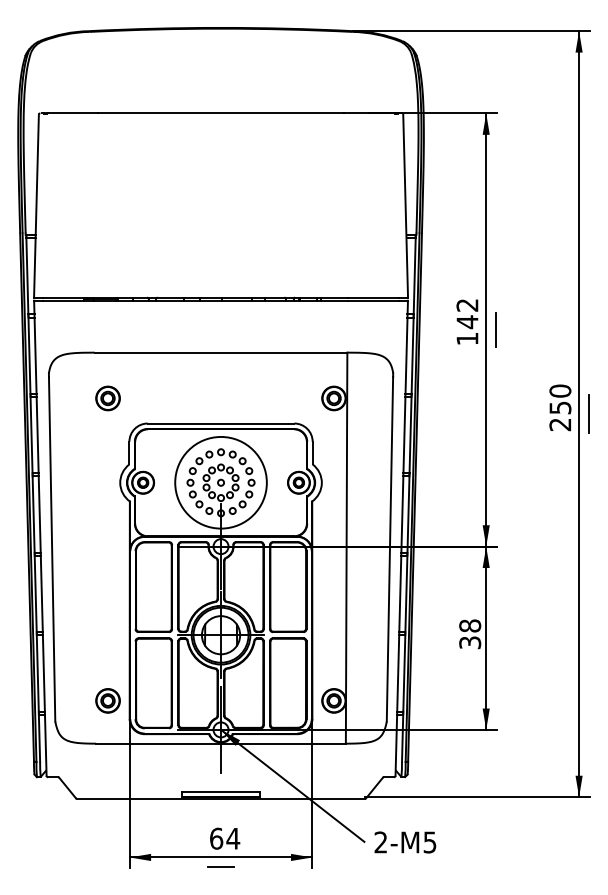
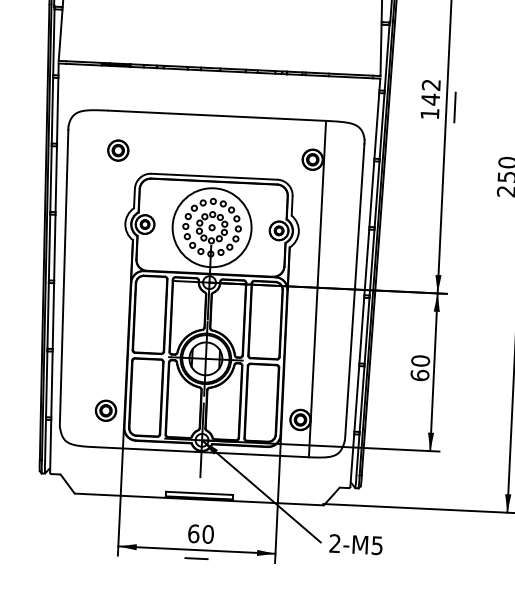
text: (470, 634) -> (420, 368), 38 -> 60
text: (233, 838) -> (208, 534), 64 -> 60

